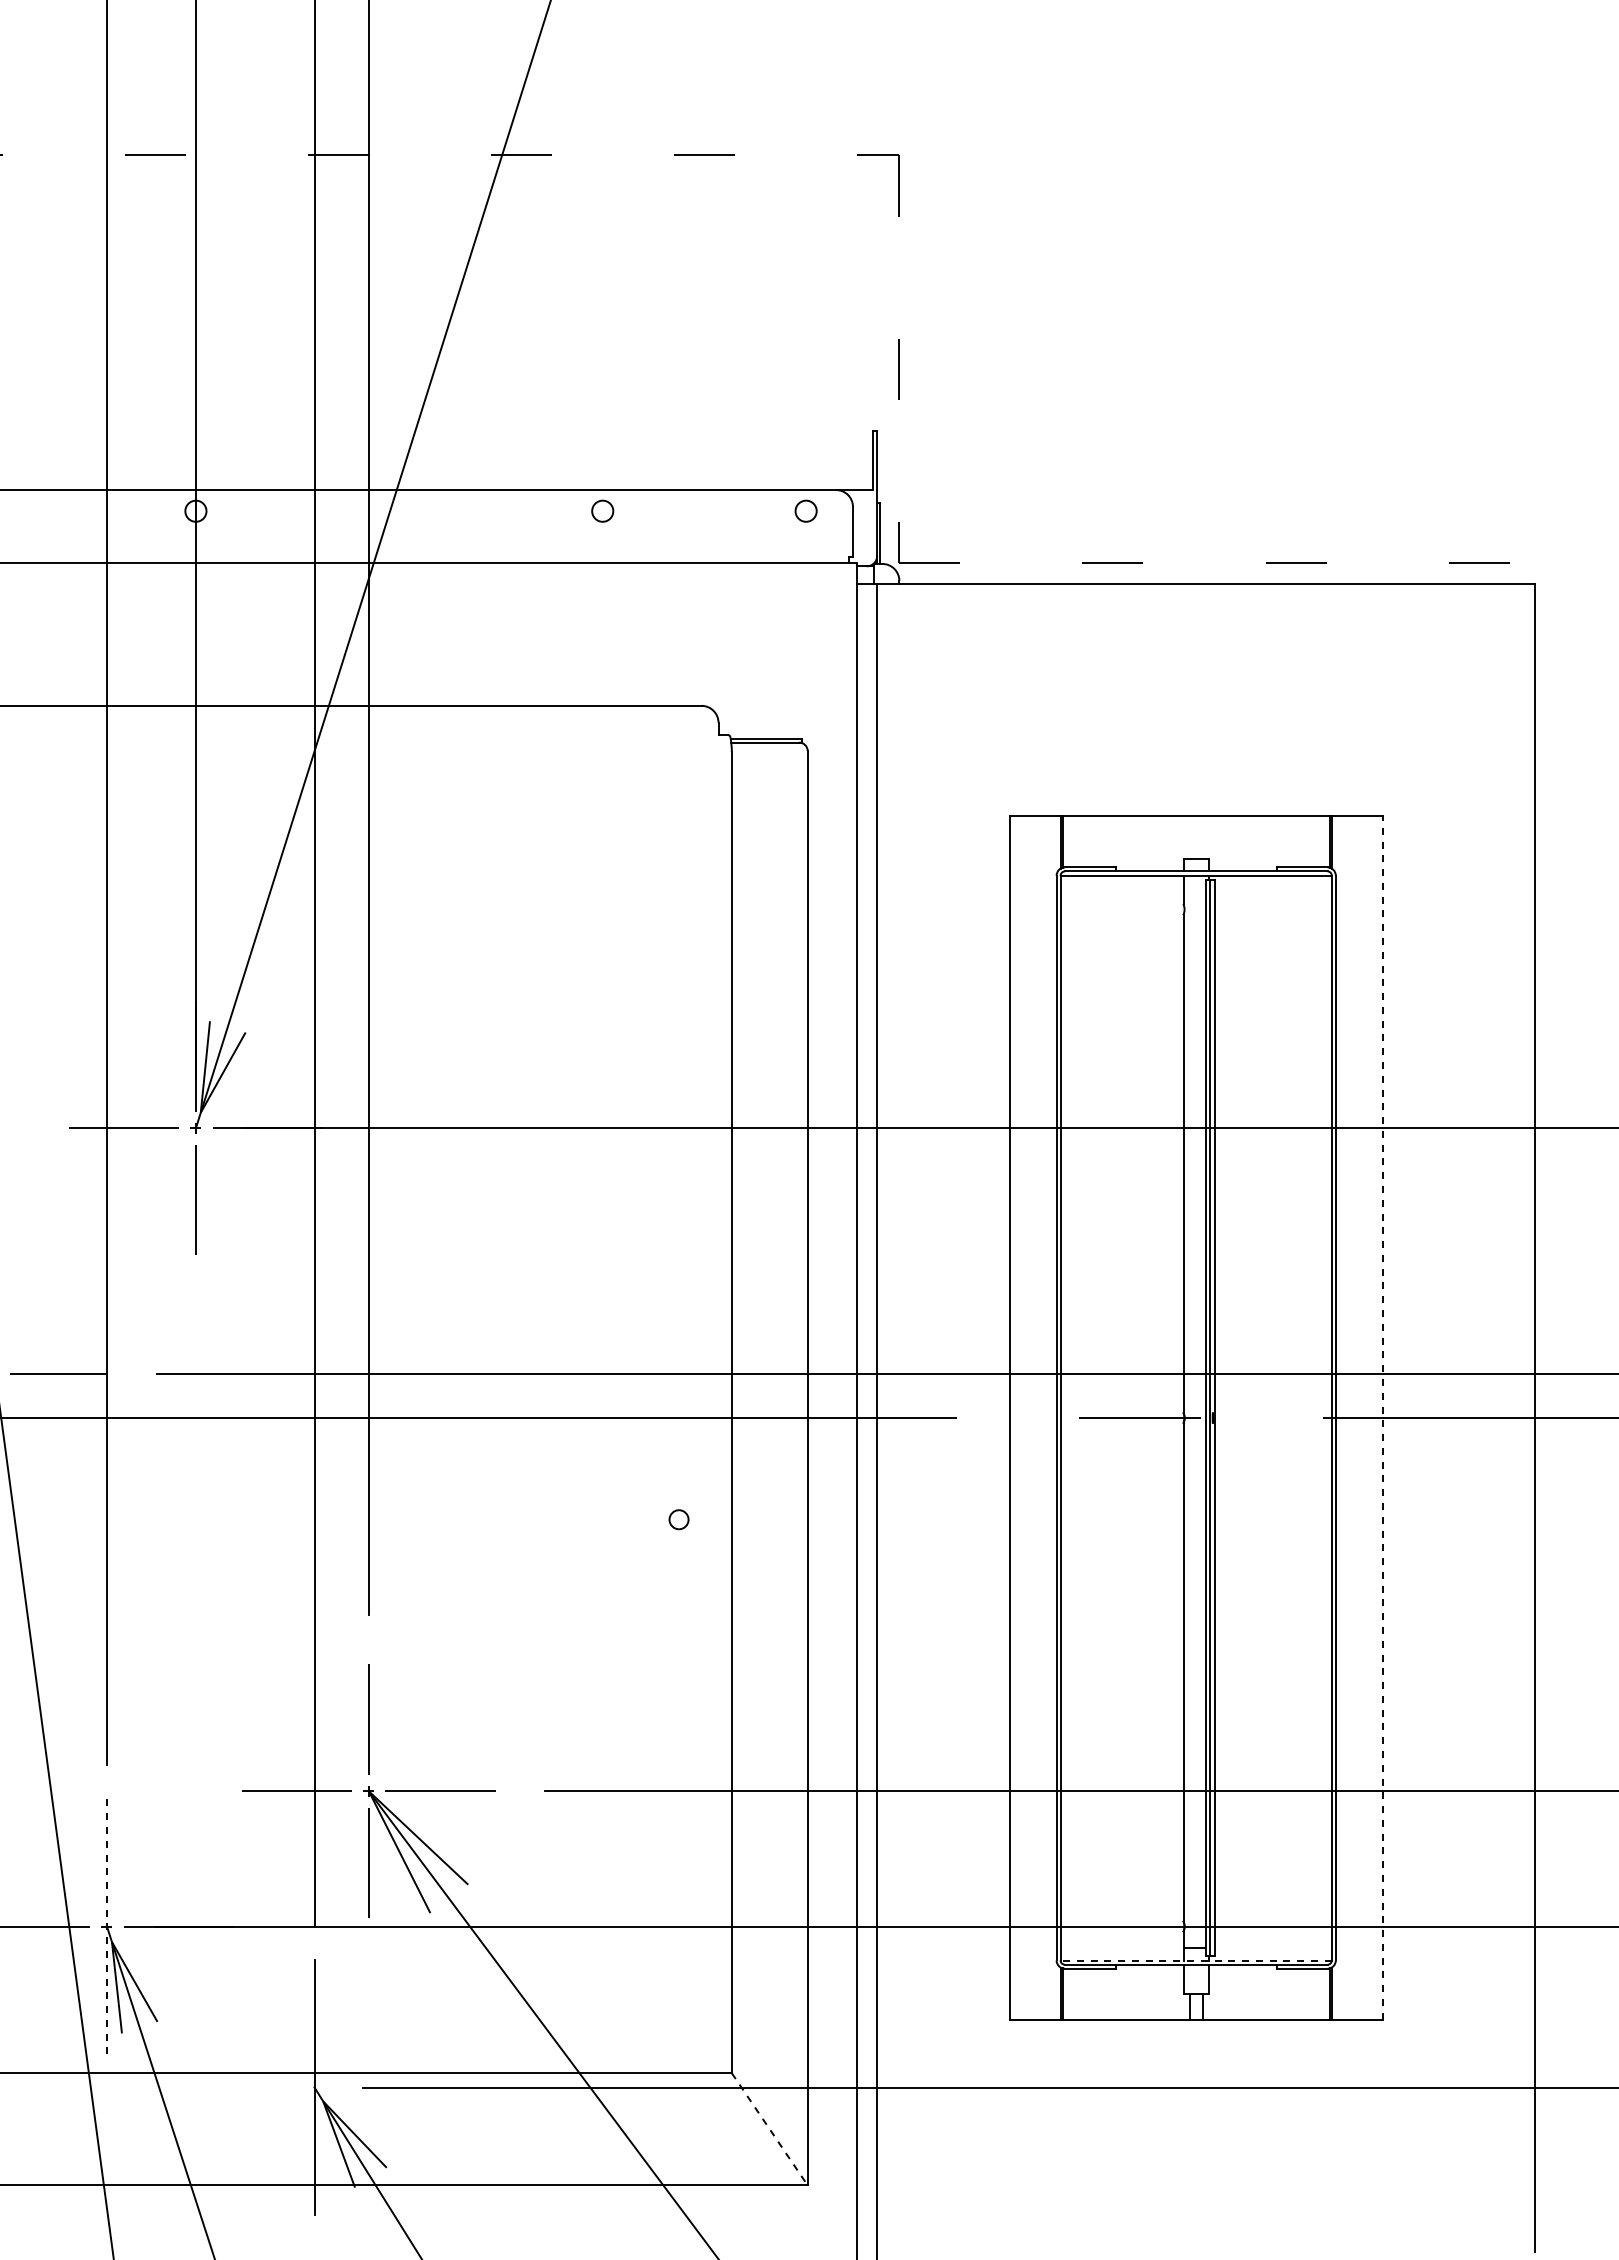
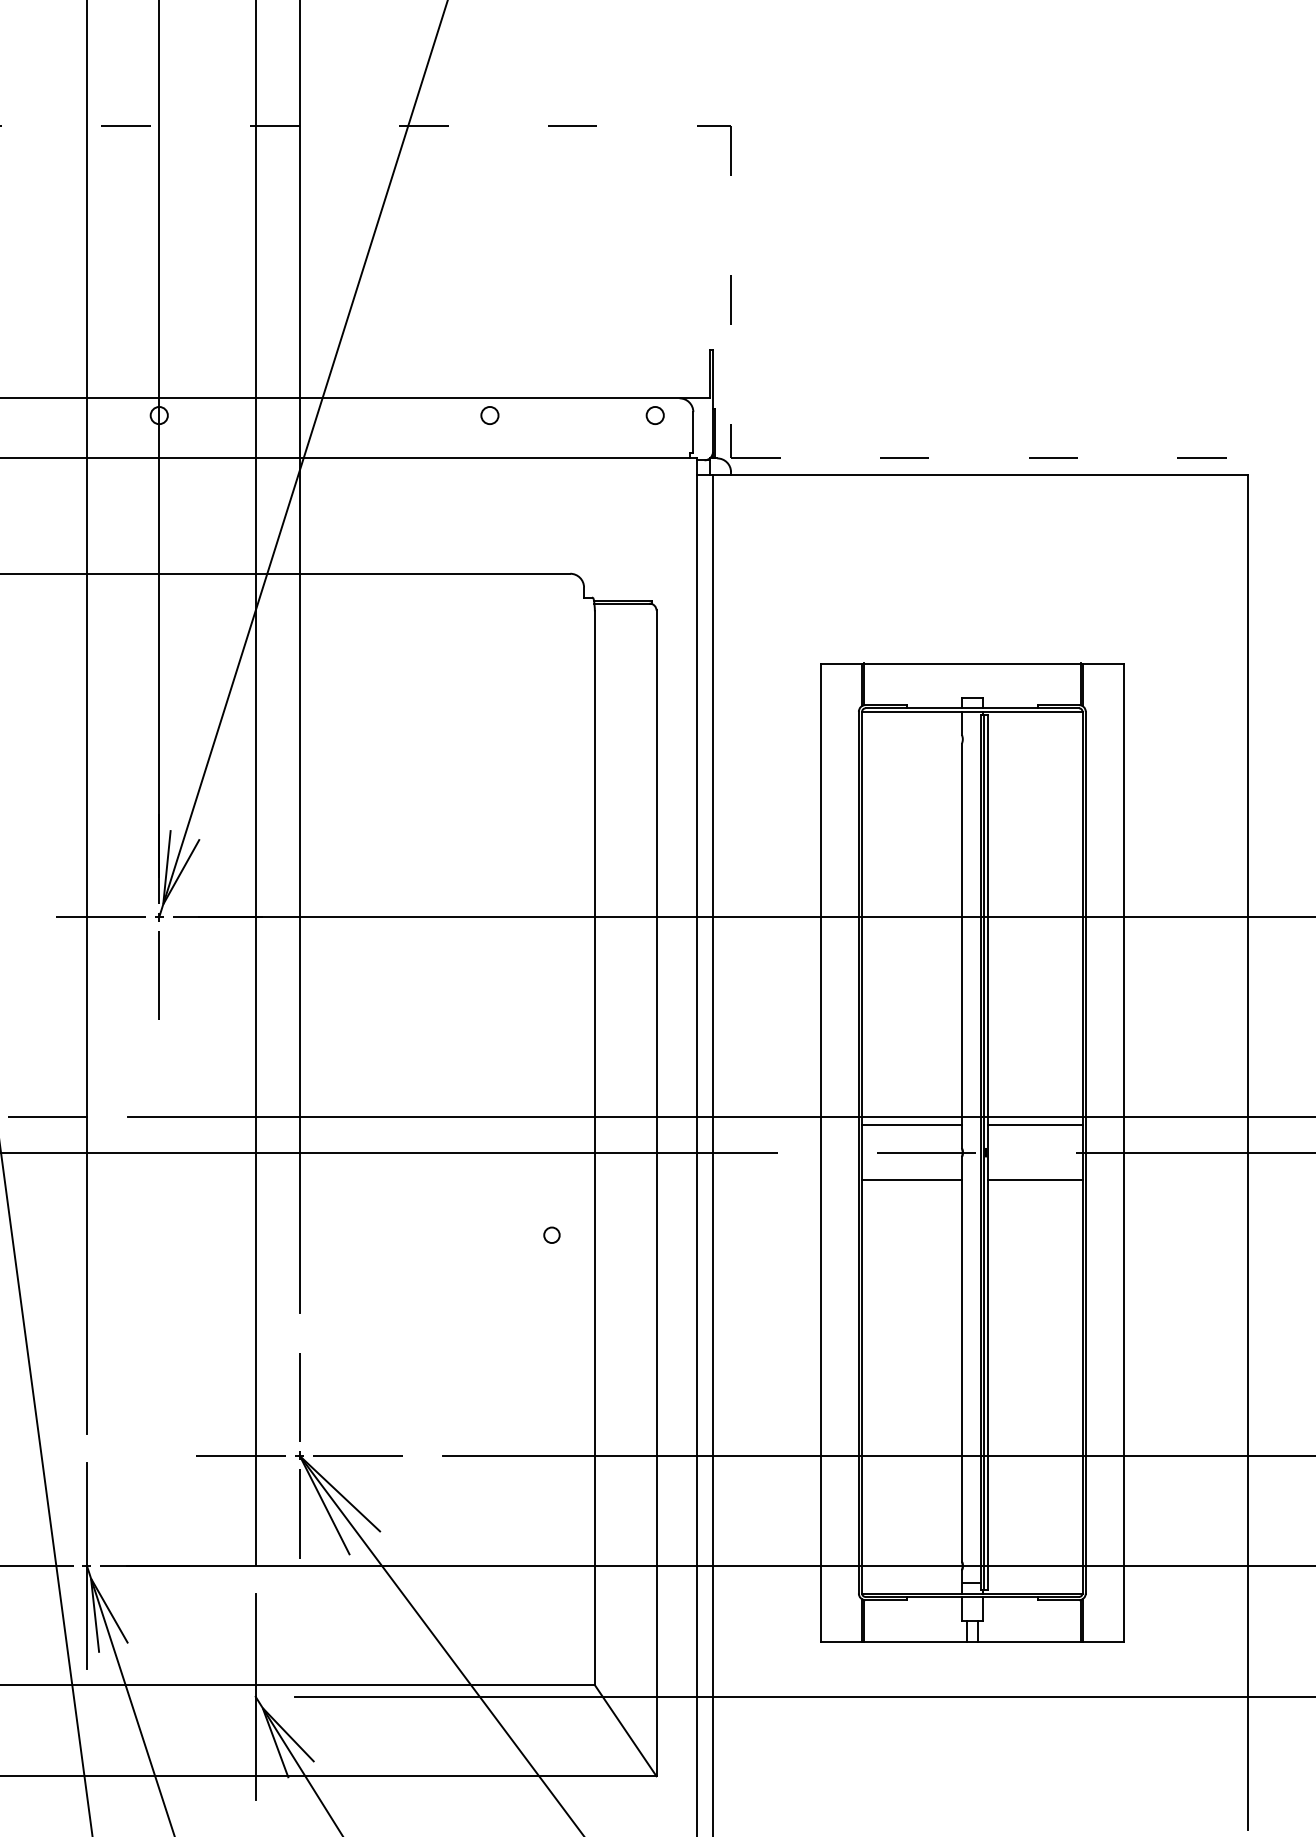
line: (1121, 1384) -> (911, 1125), added
line: (1273, 1384) -> (1035, 1125), added
line: (1382, 1418) -> (1123, 1152), dashed -> solid
line: (1121, 1451) -> (911, 1179), added
line: (1273, 1451) -> (1035, 1179), added
line: (106, 1927) -> (86, 1566), dashed -> solid
line: (1196, 1960) -> (972, 1593), dashed -> solid
line: (769, 2129) -> (625, 1730), dashed -> solid

